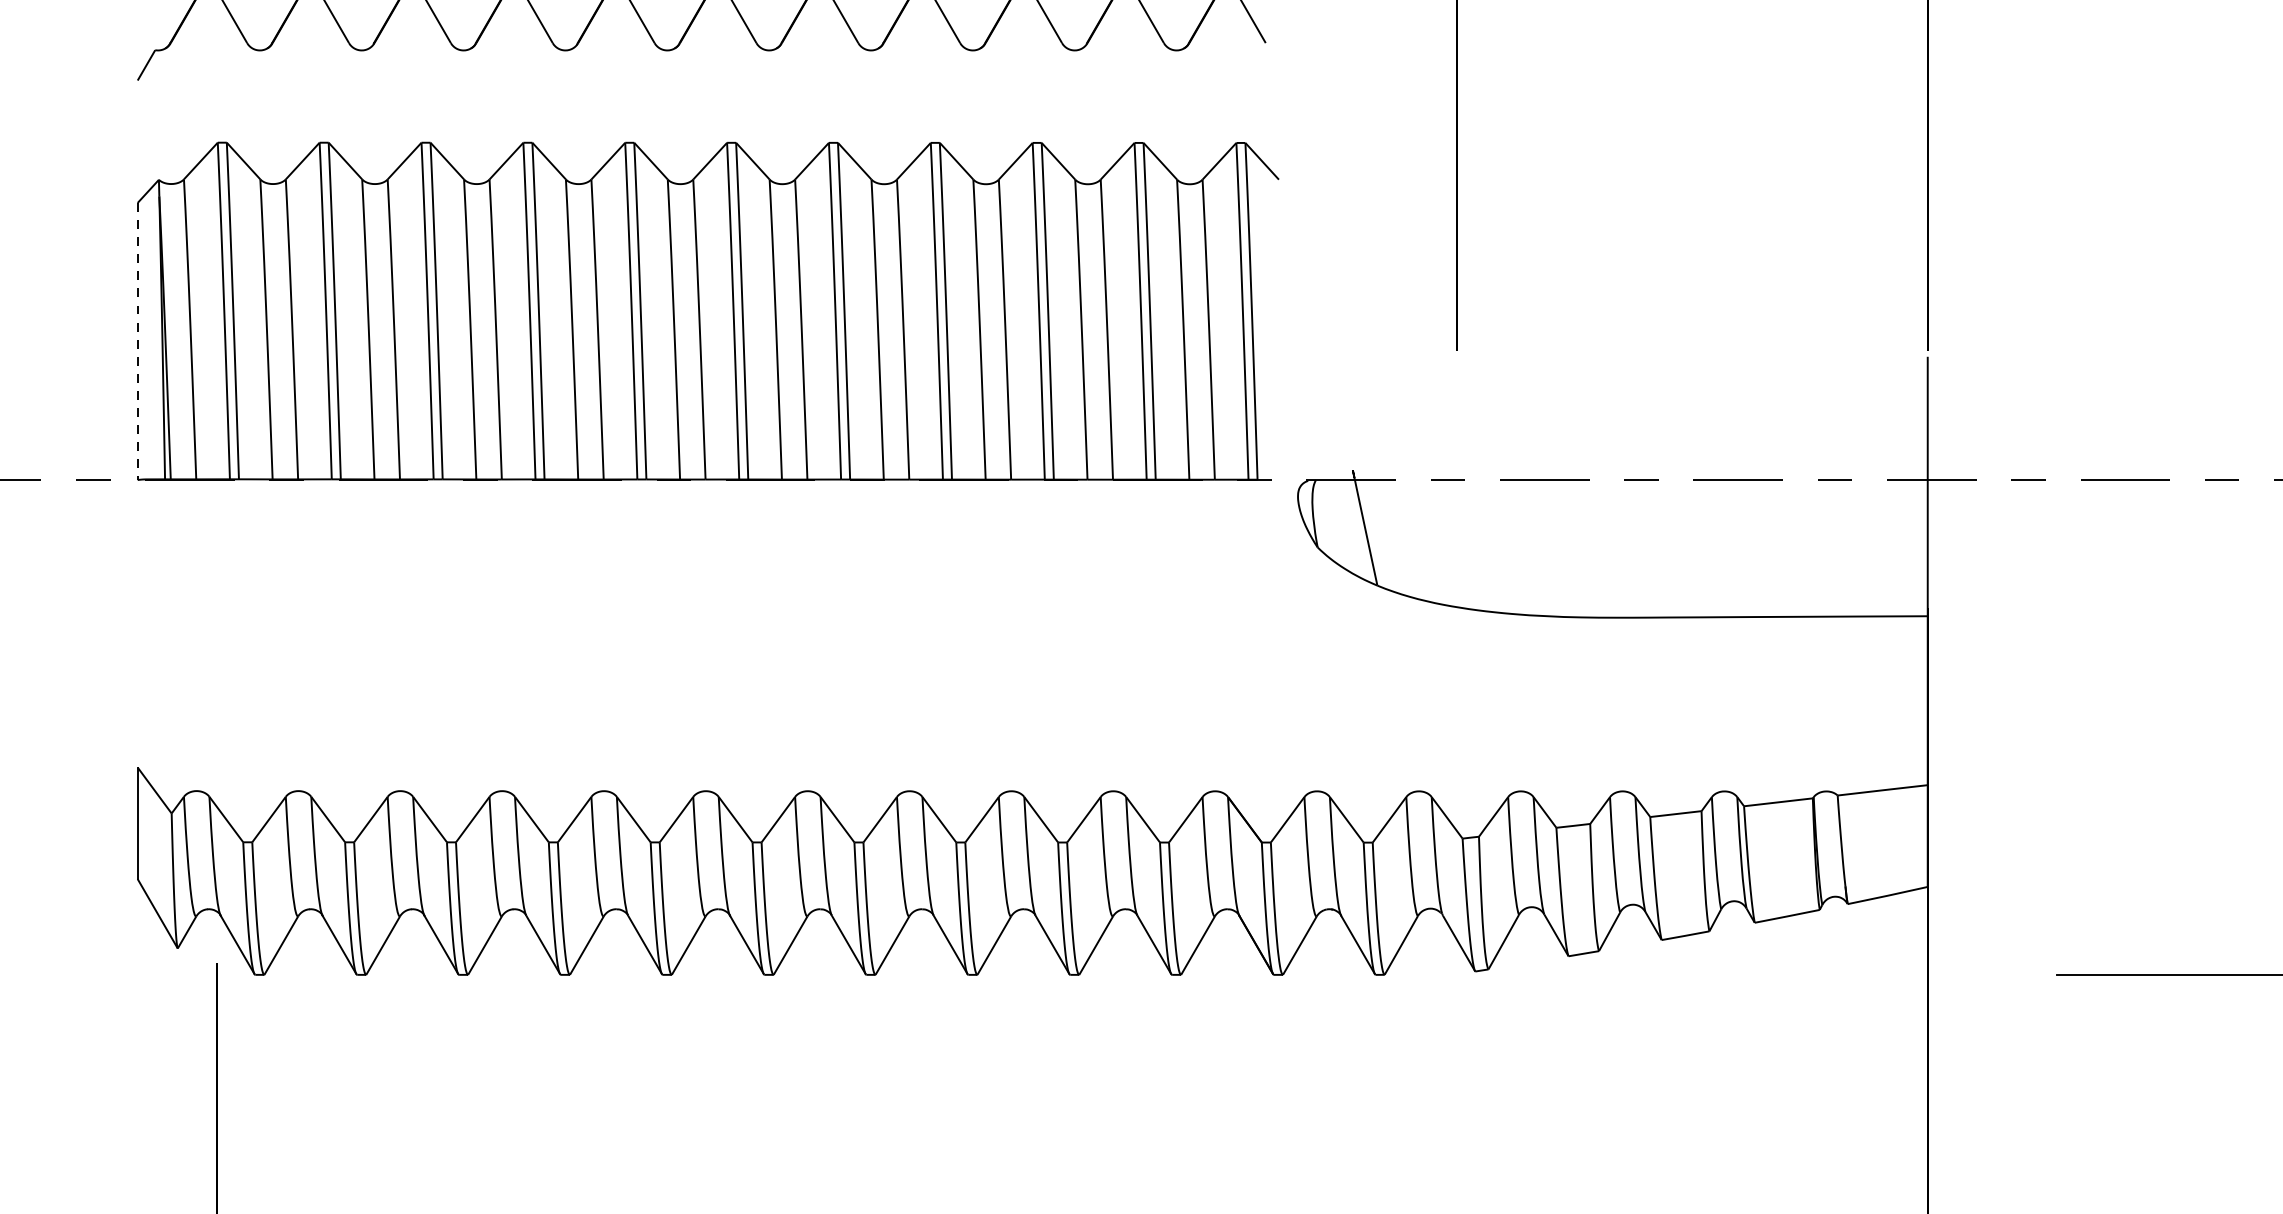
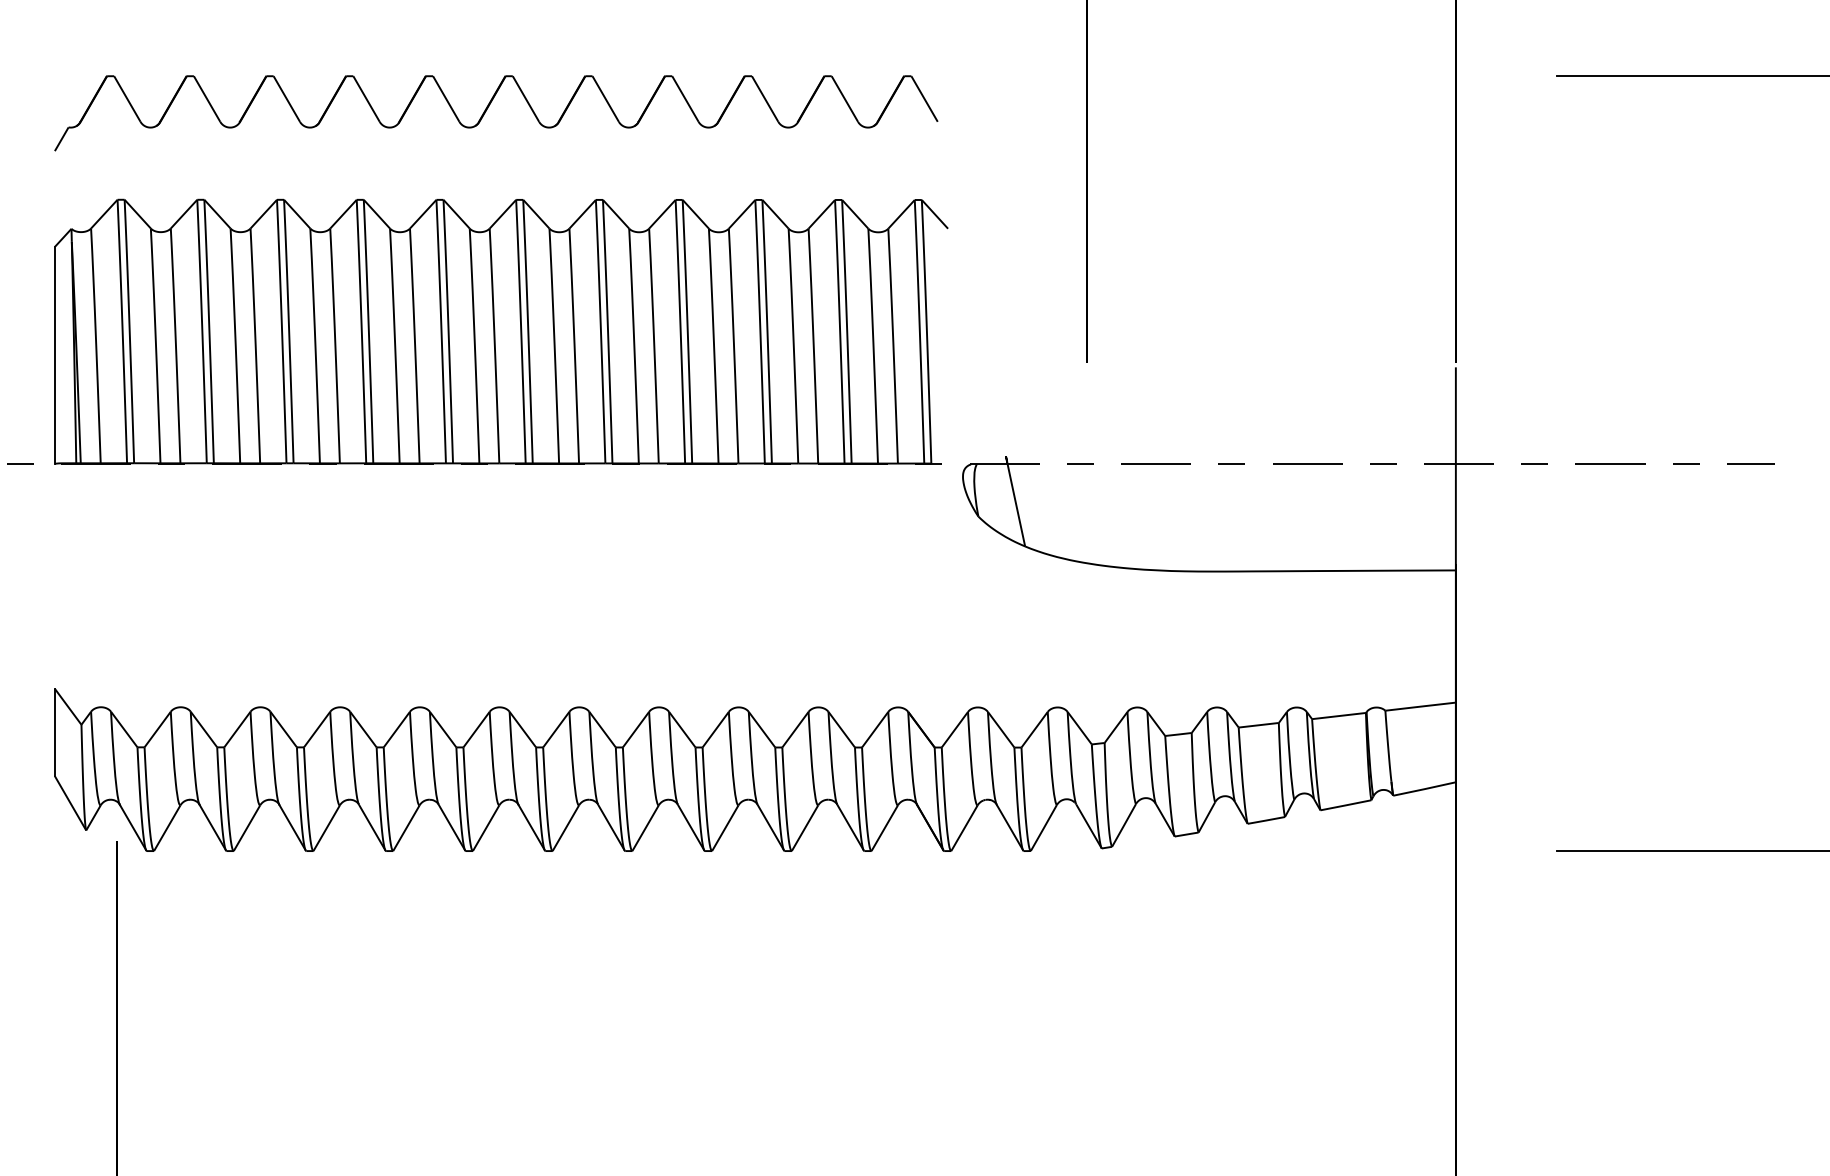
line: (137, 341) -> (54, 355), dashed -> solid

